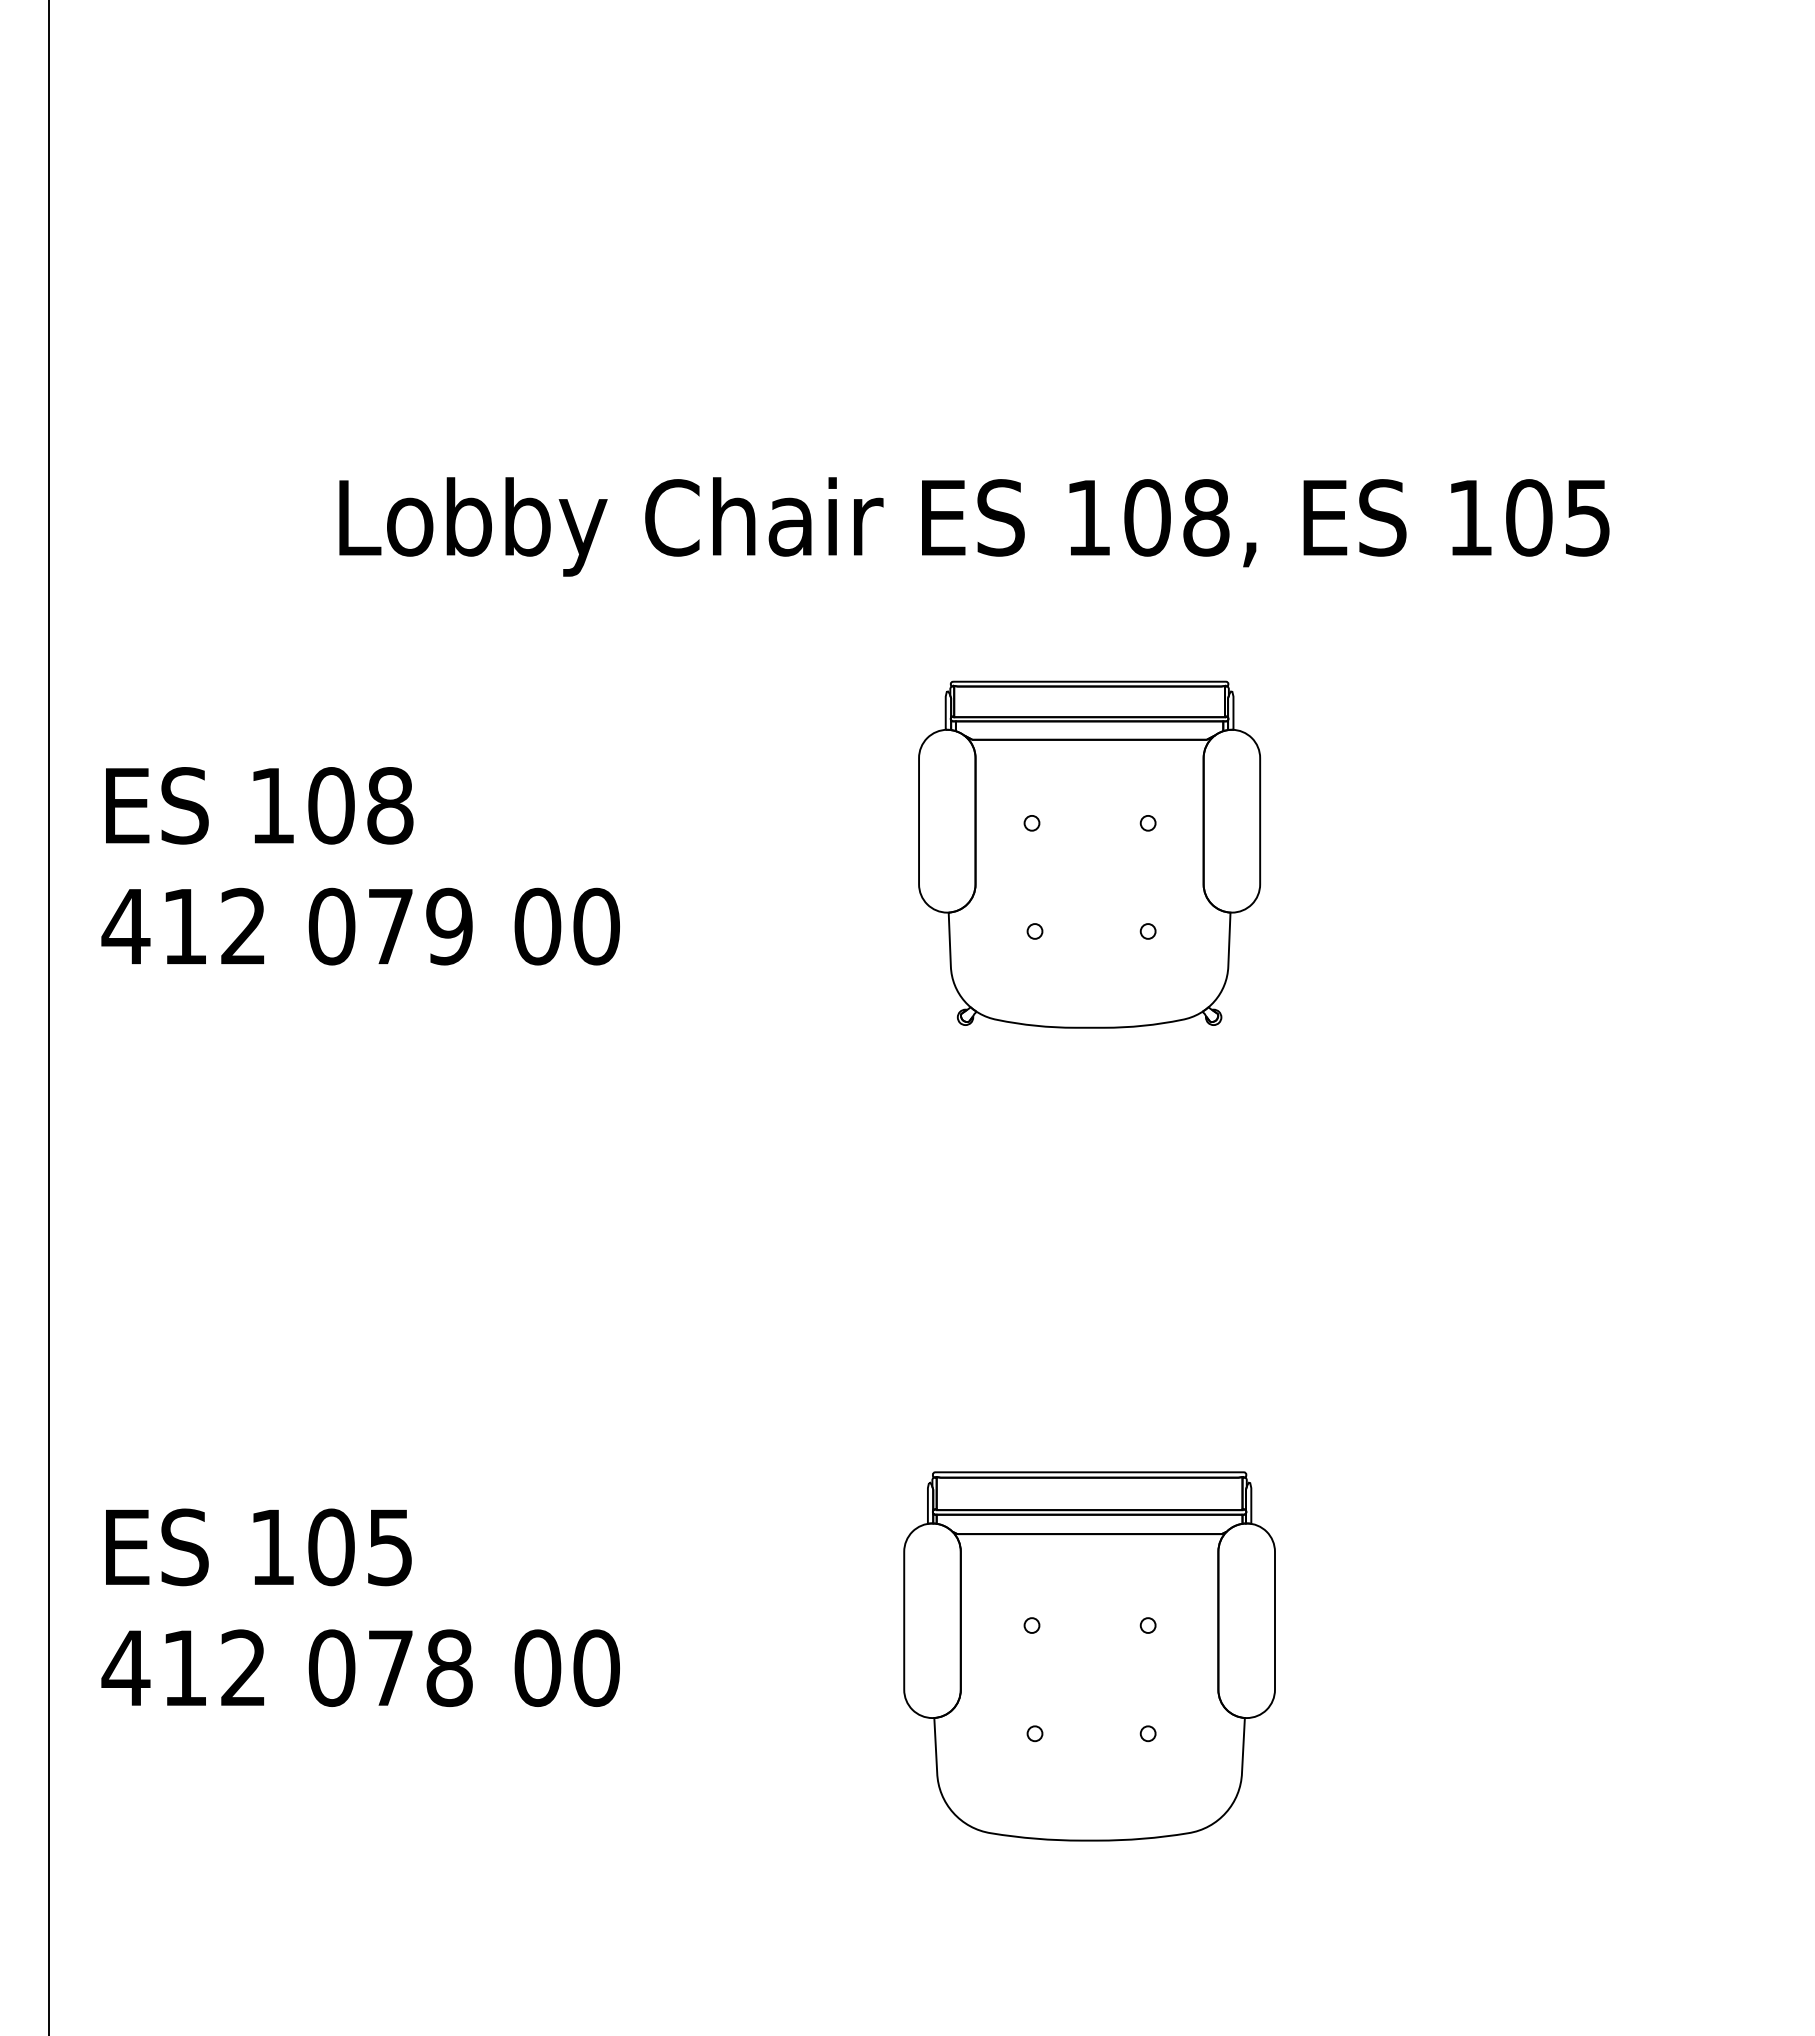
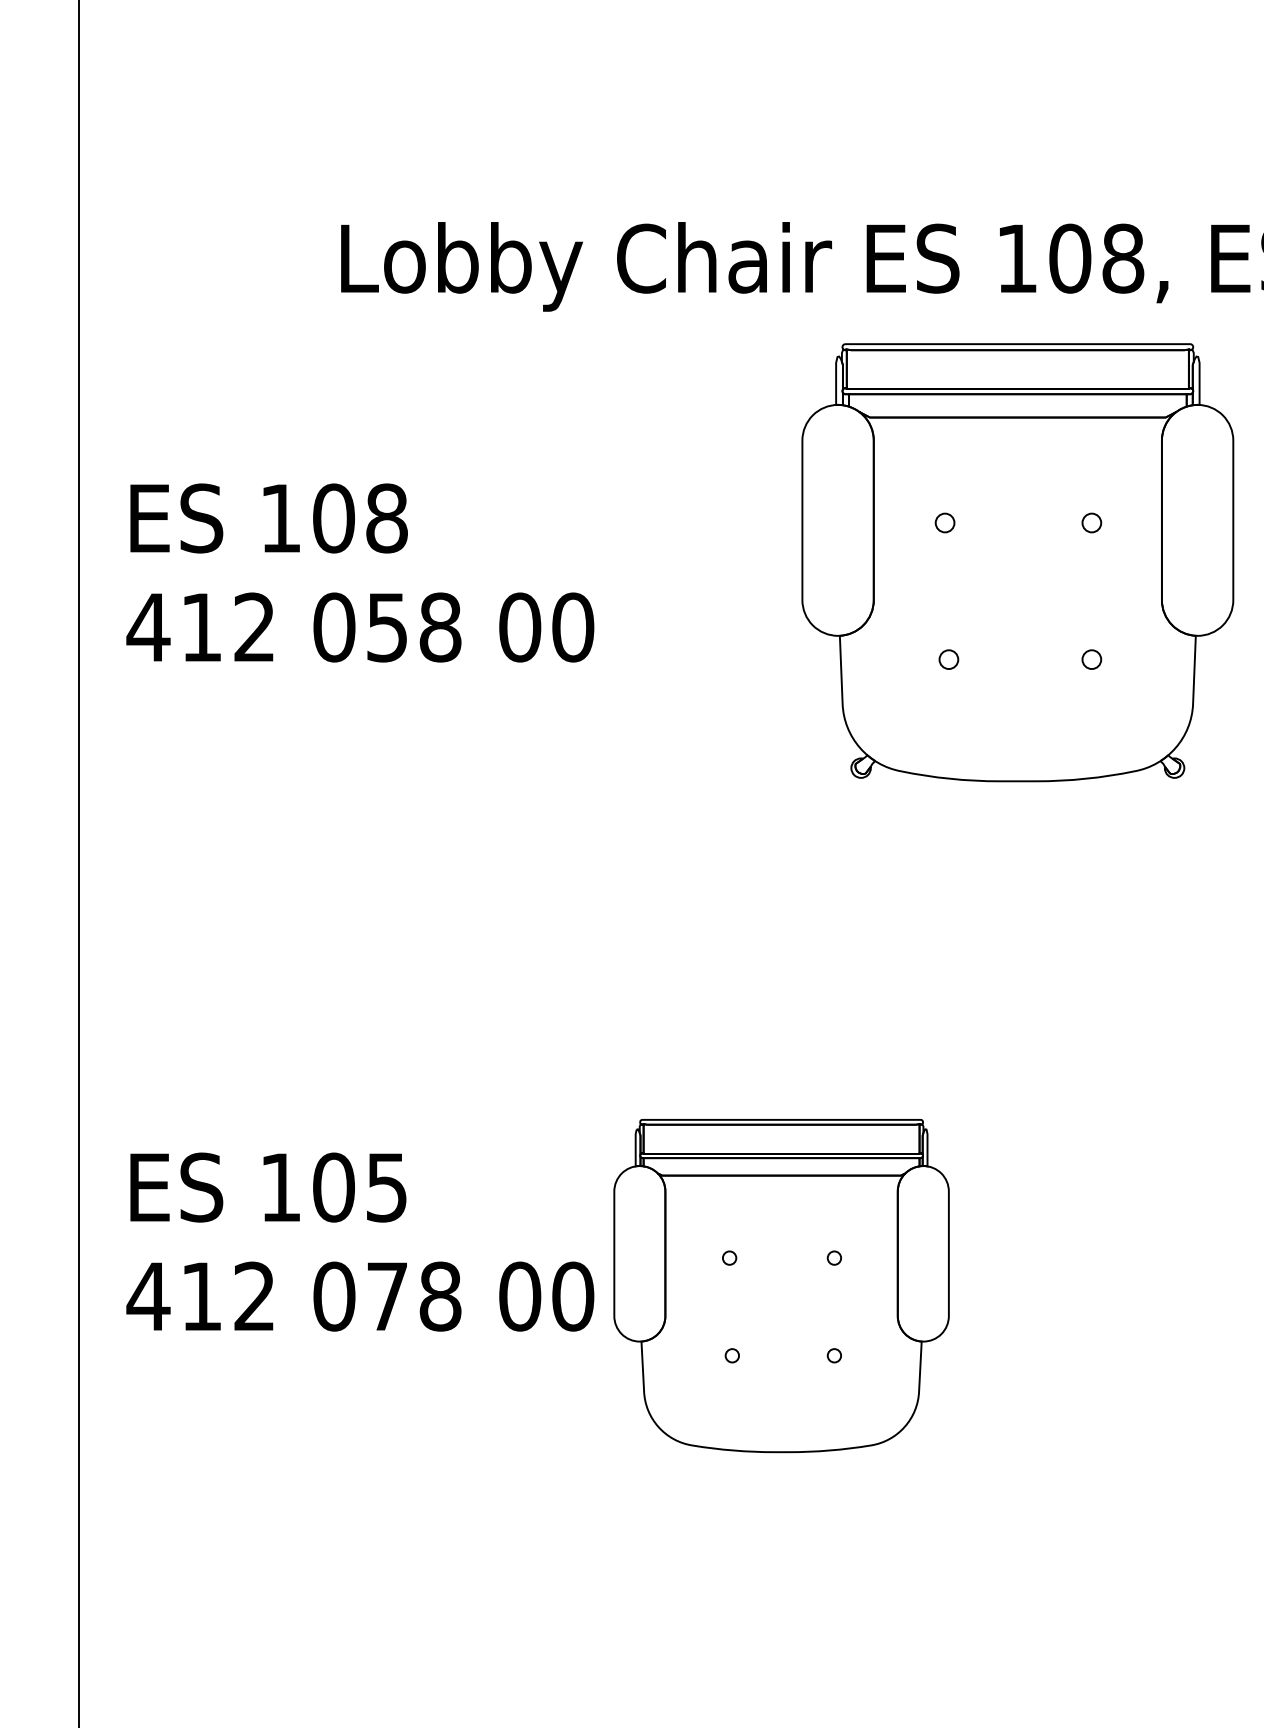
part: (1089, 854) -> (1017, 562), size x1.4
text: (420, 926) -> (414, 627), 079 -> 058
part: (1089, 1656) -> (781, 1286), moved

